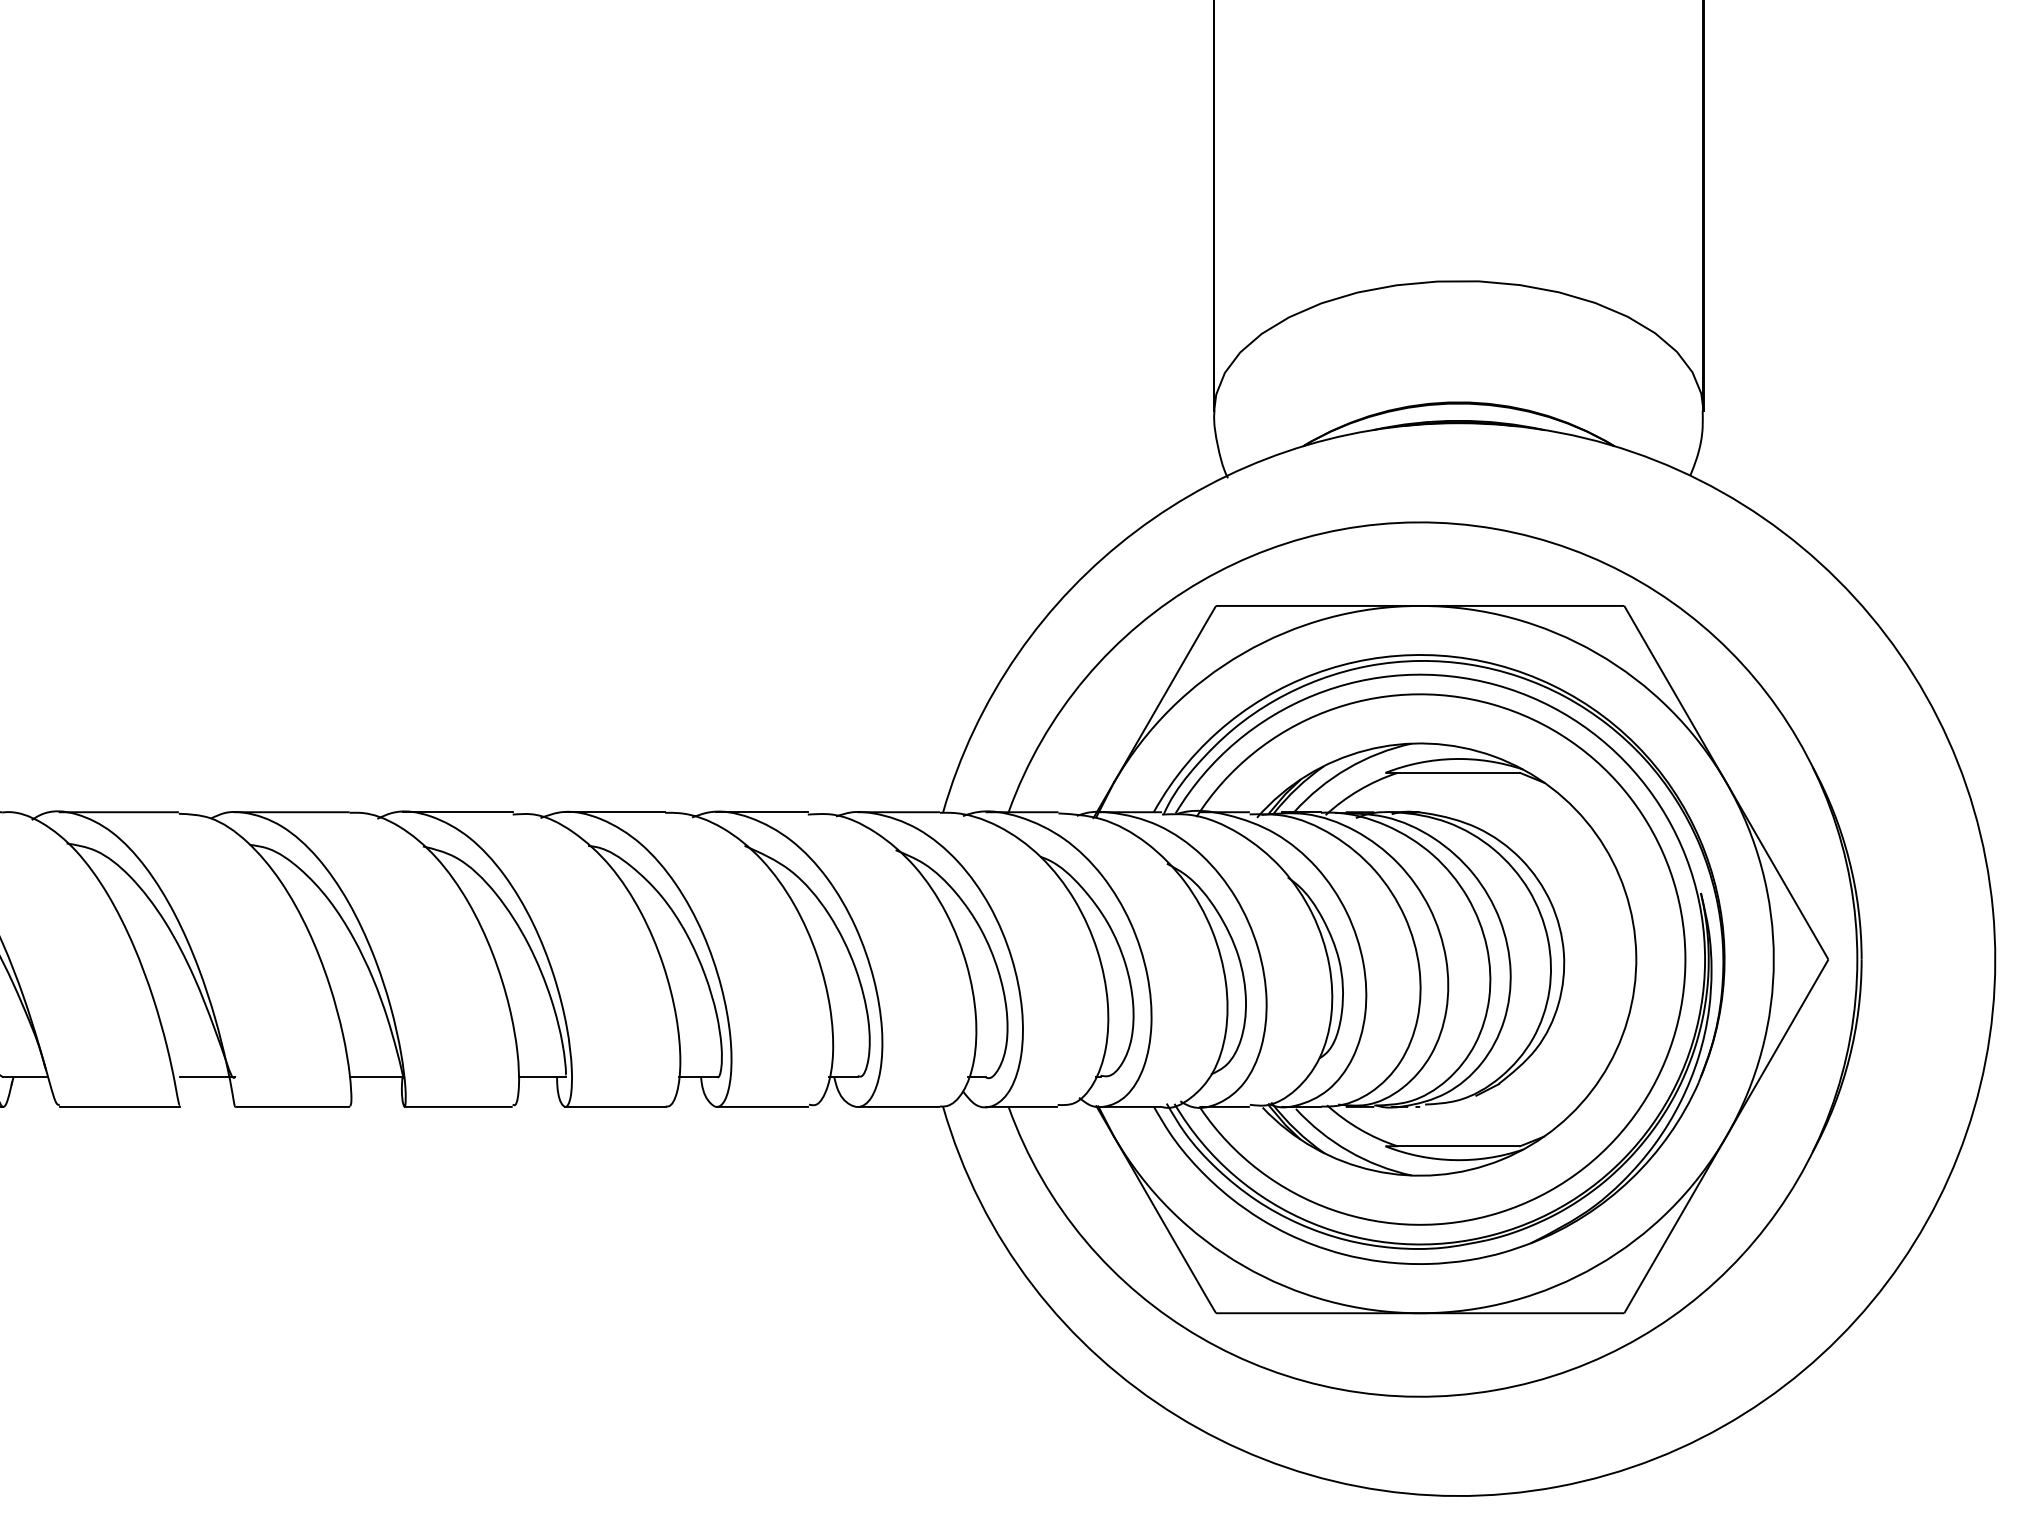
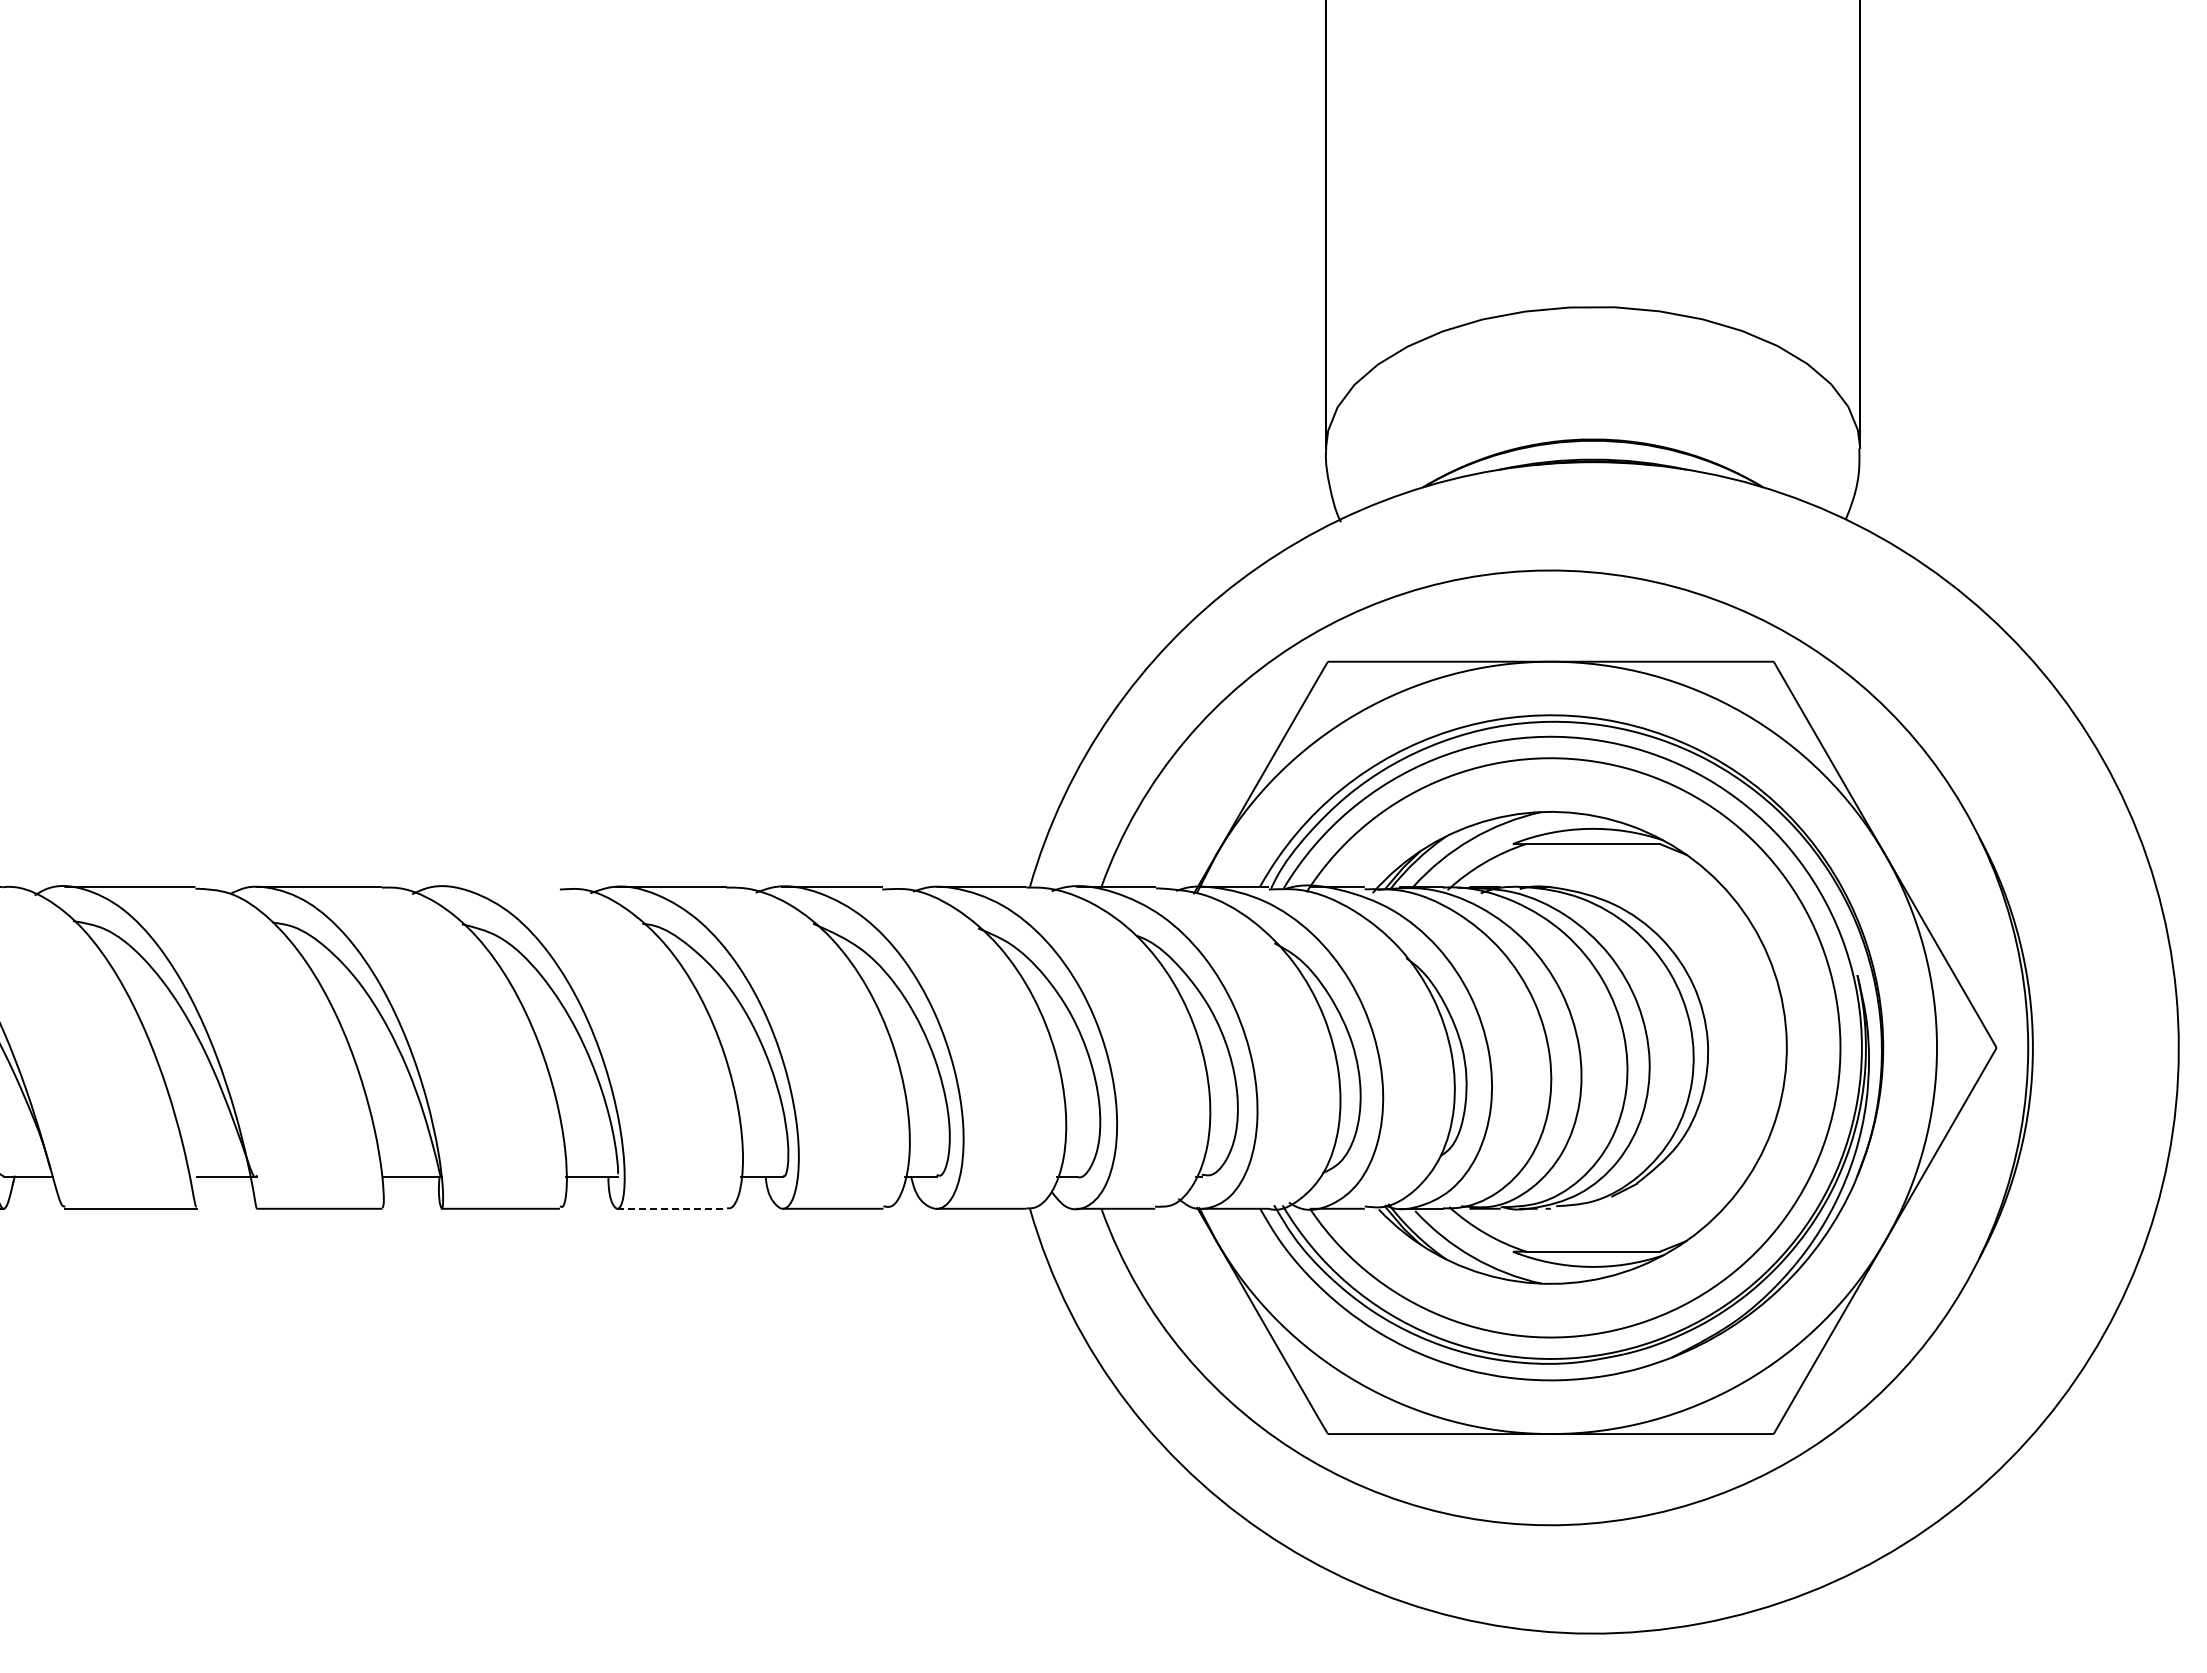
line: (457, 811) -> (499, 886), removed
line: (615, 1106) -> (672, 1208), solid -> dashed

